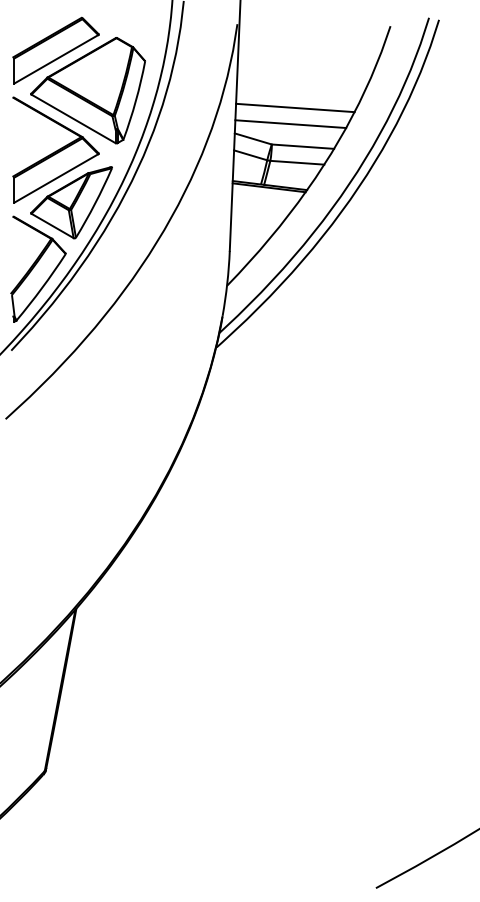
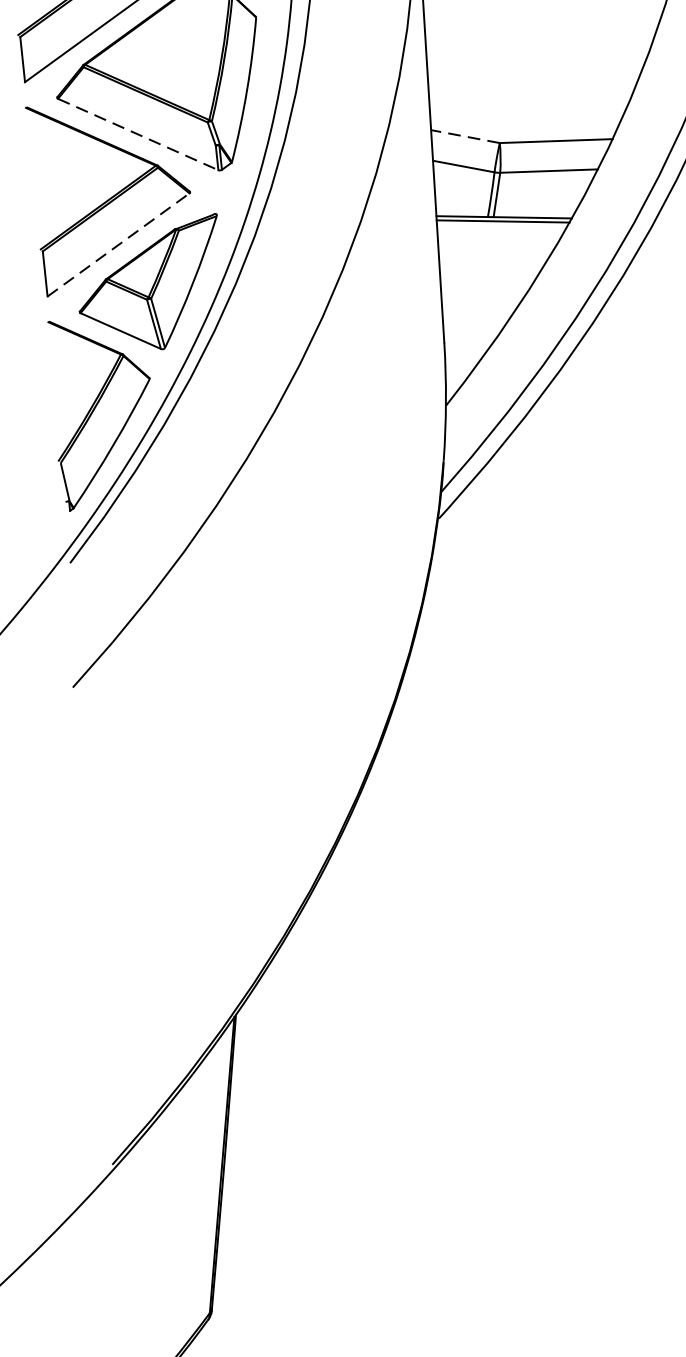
line: (295, 107) -> (535, 72), removed
line: (73, 118) -> (138, 133), solid -> dashed
line: (290, 124) -> (529, 103), removed
line: (252, 138) -> (463, 135), solid -> dashed
line: (56, 178) -> (118, 244), solid -> dashed

